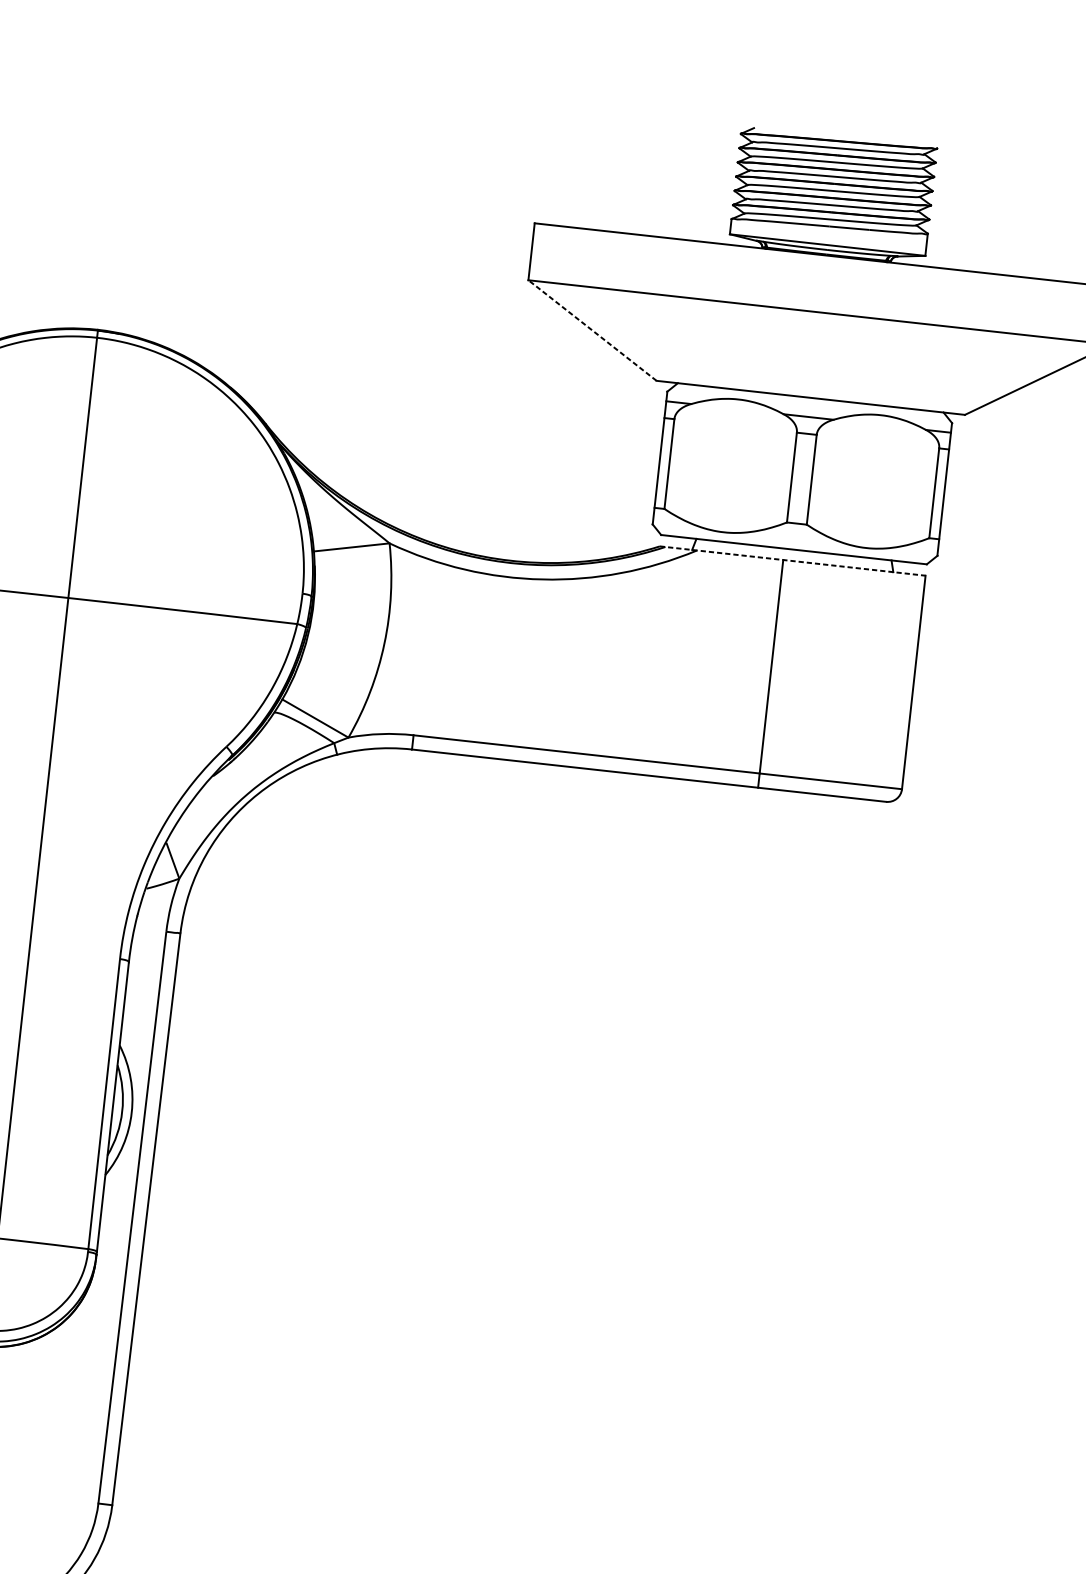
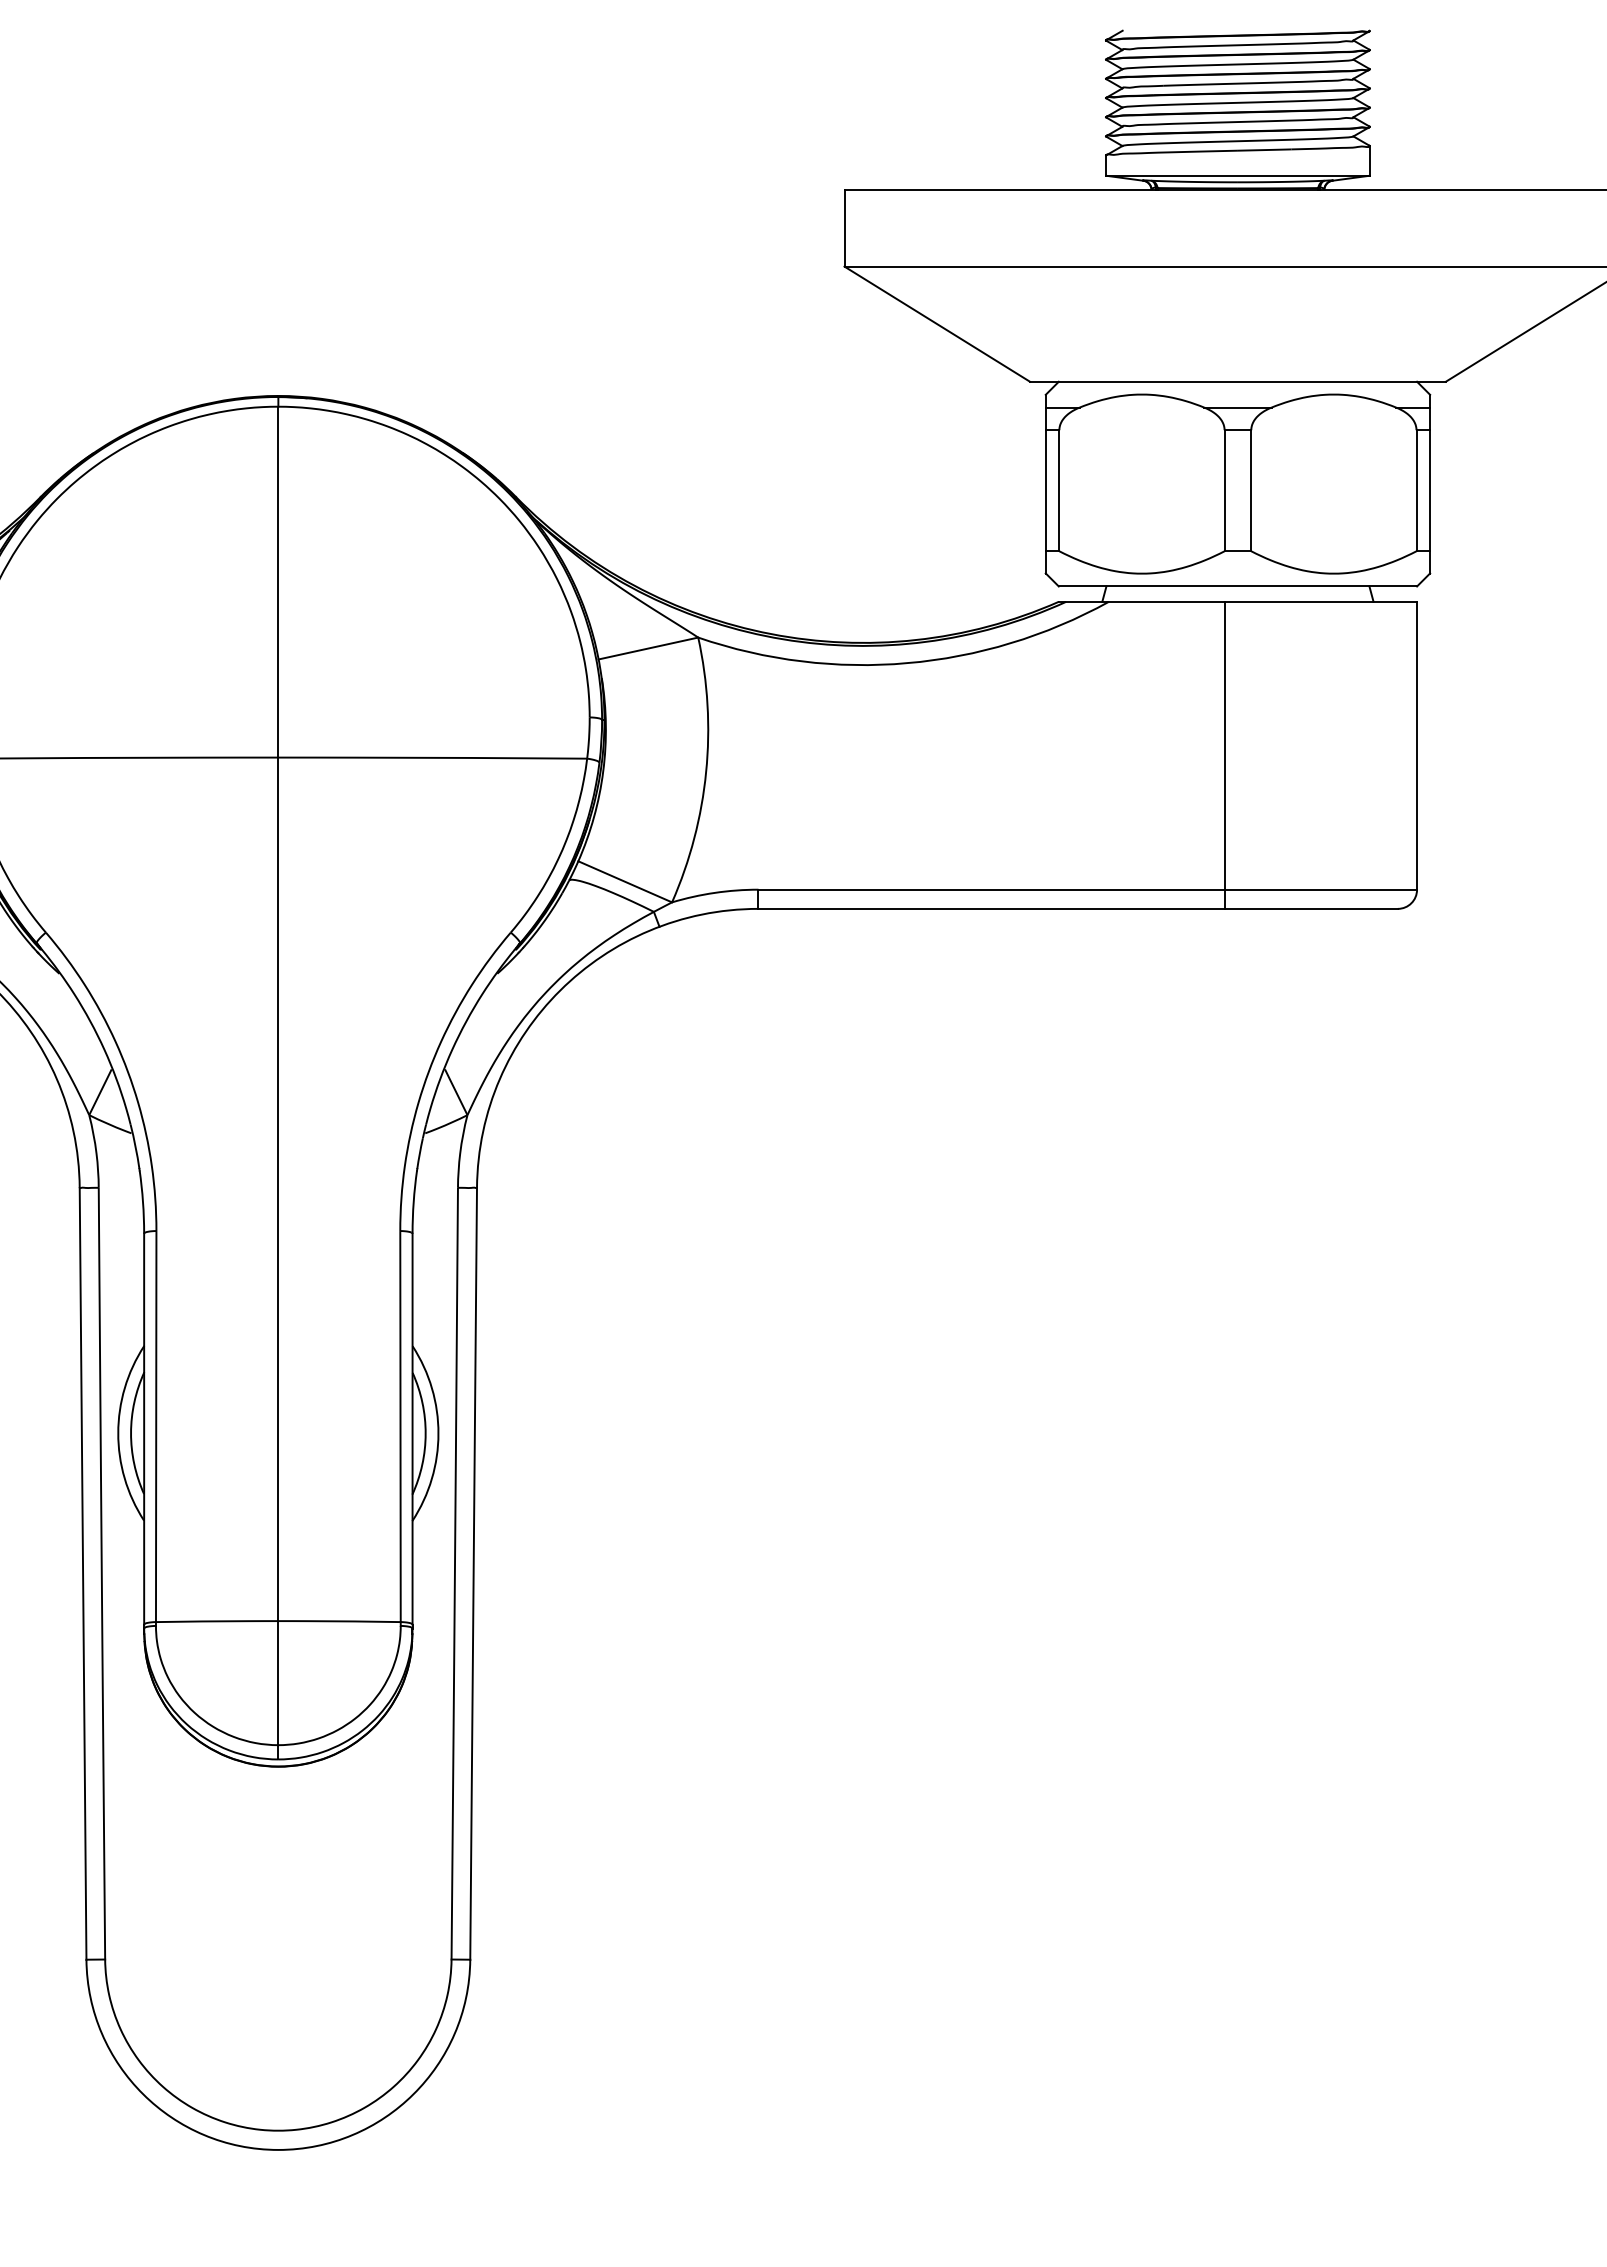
line: (591, 329) -> (936, 323), dashed -> solid
line: (793, 560) -> (1238, 601), dashed -> solid

